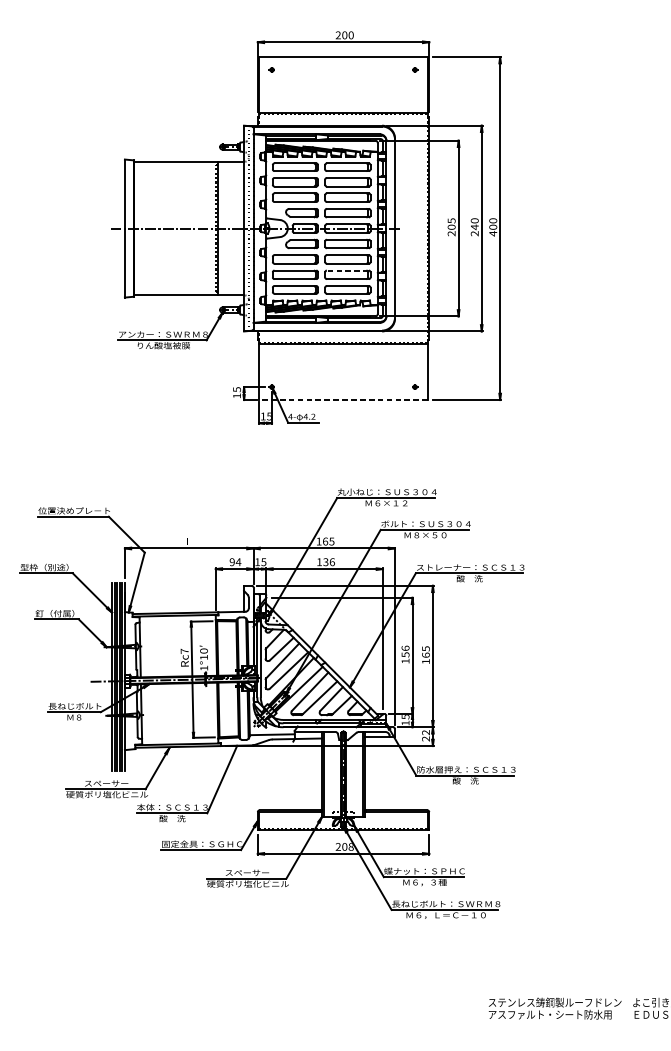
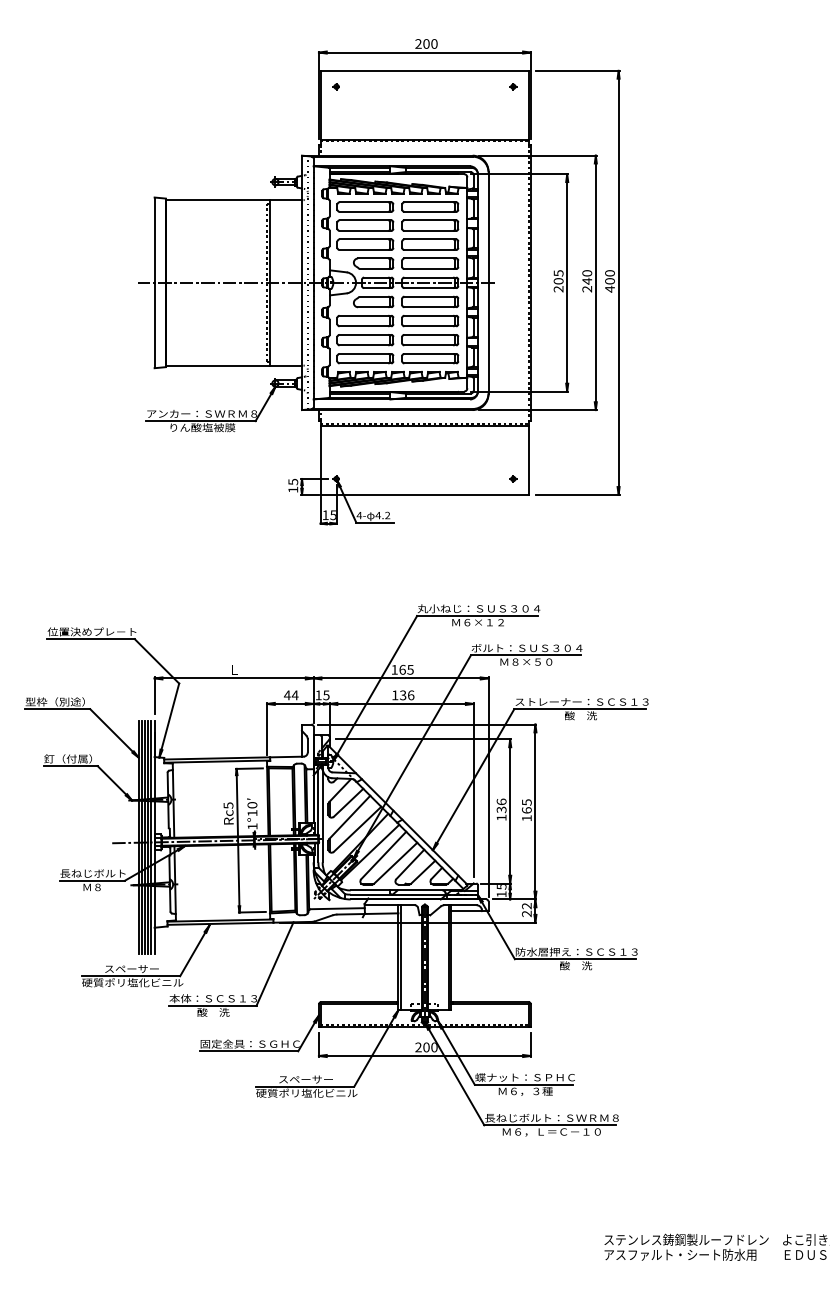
line: (348, 270) -> (430, 334), dashed -> solid
line: (343, 399) -> (424, 494), dashed -> solid
text: (232, 562) -> (287, 695), 94 -> 44
text: (184, 651) -> (228, 805), Rc7 -> Rc5
text: (404, 654) -> (500, 809), 156 -> 136
text: (351, 846) -> (434, 1047), 208 -> 200

